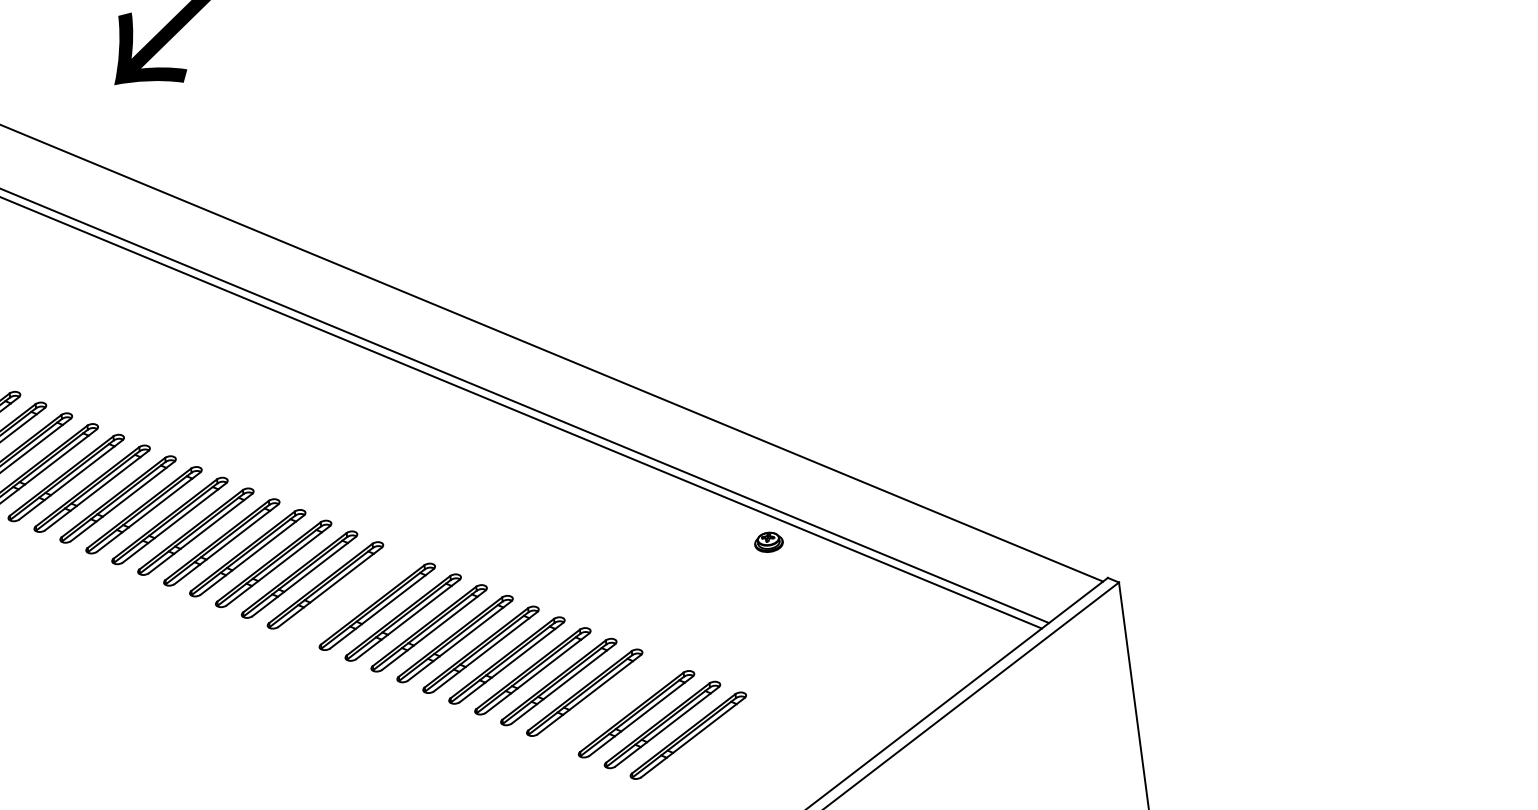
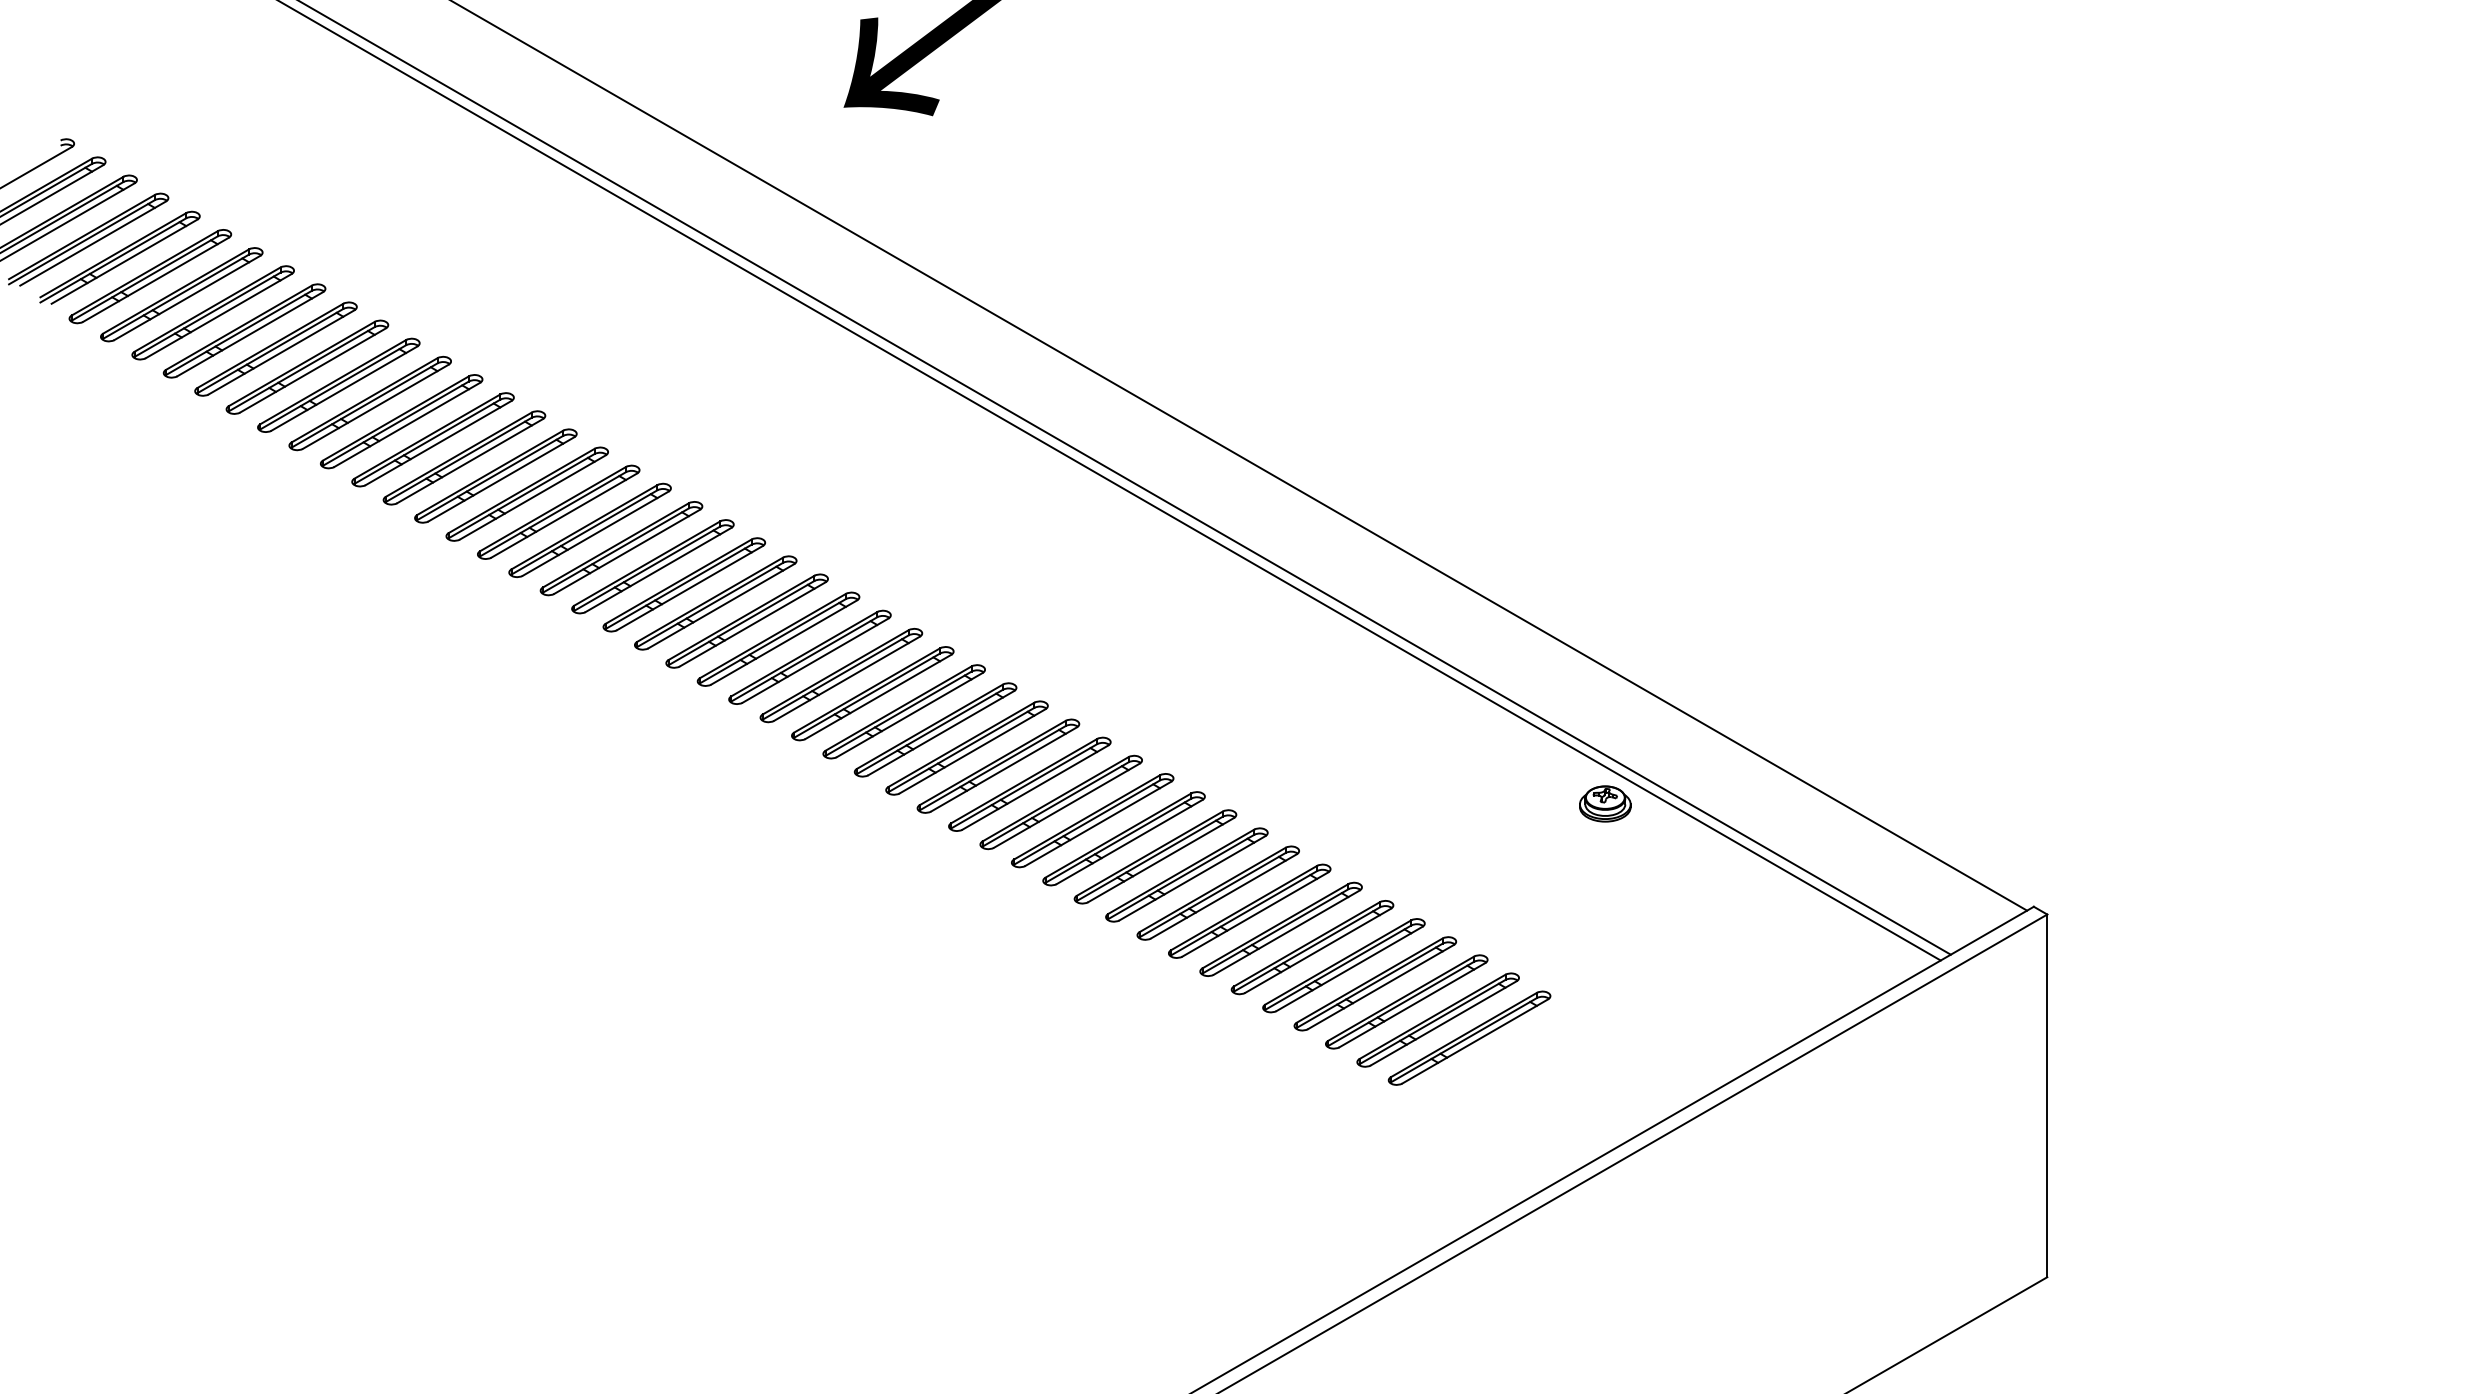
part: (768, 541) -> (1605, 803), size x1.43
part: (350, 596) -> (1060, 802), added
part: (610, 703) -> (1375, 983), added

